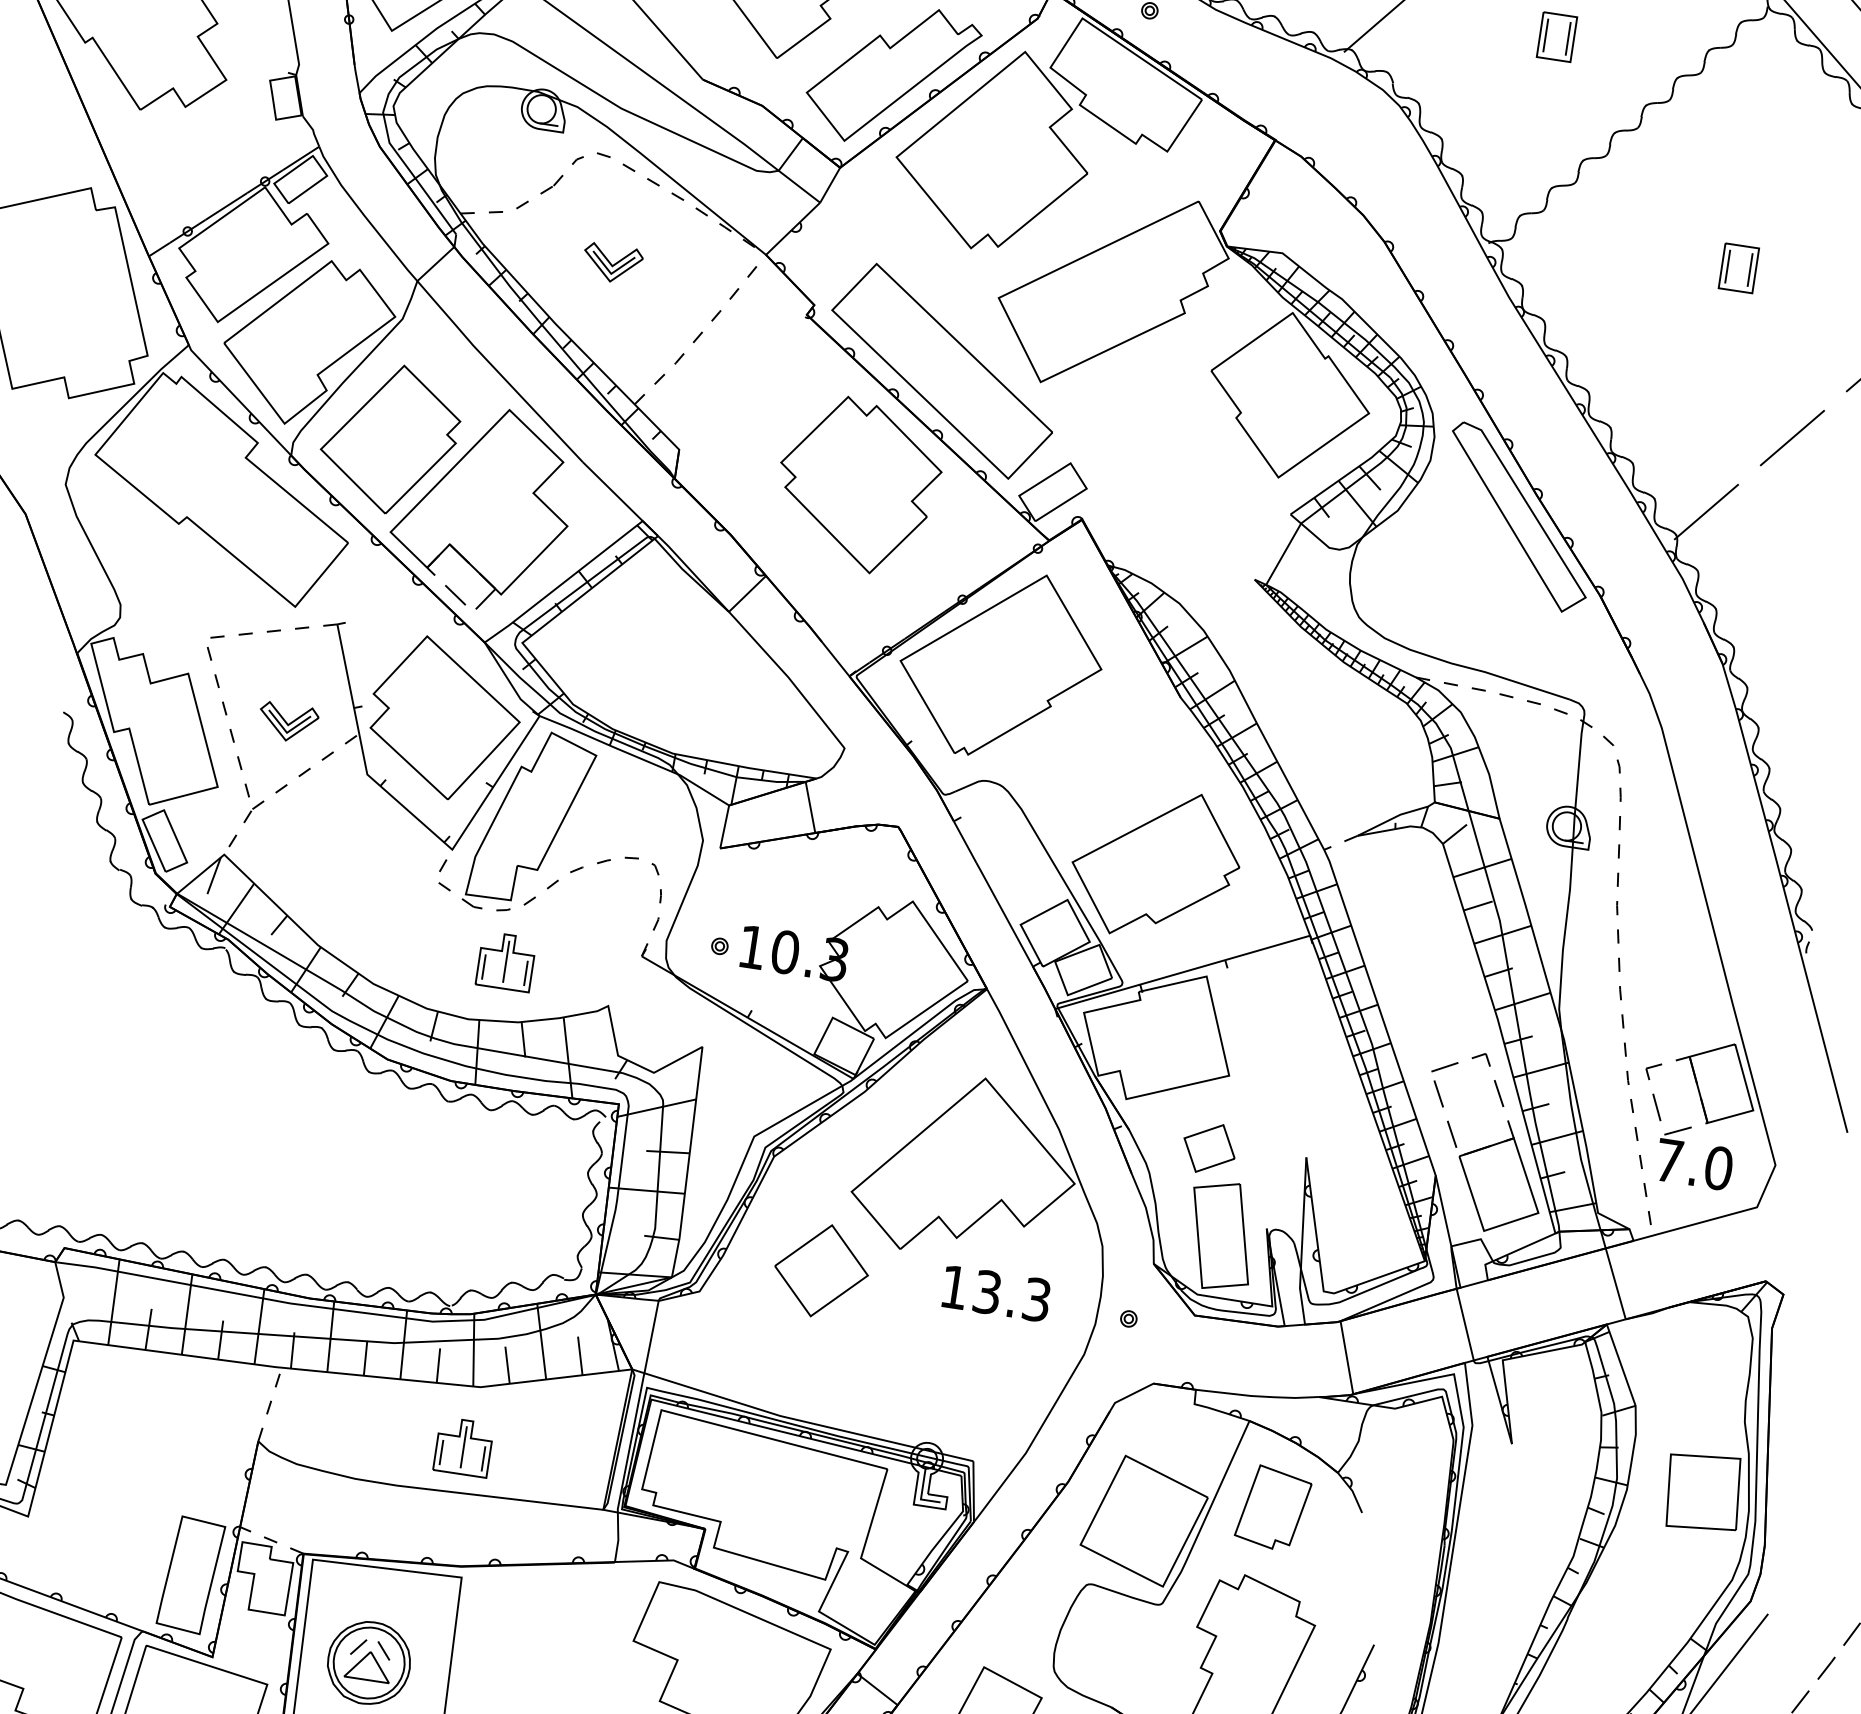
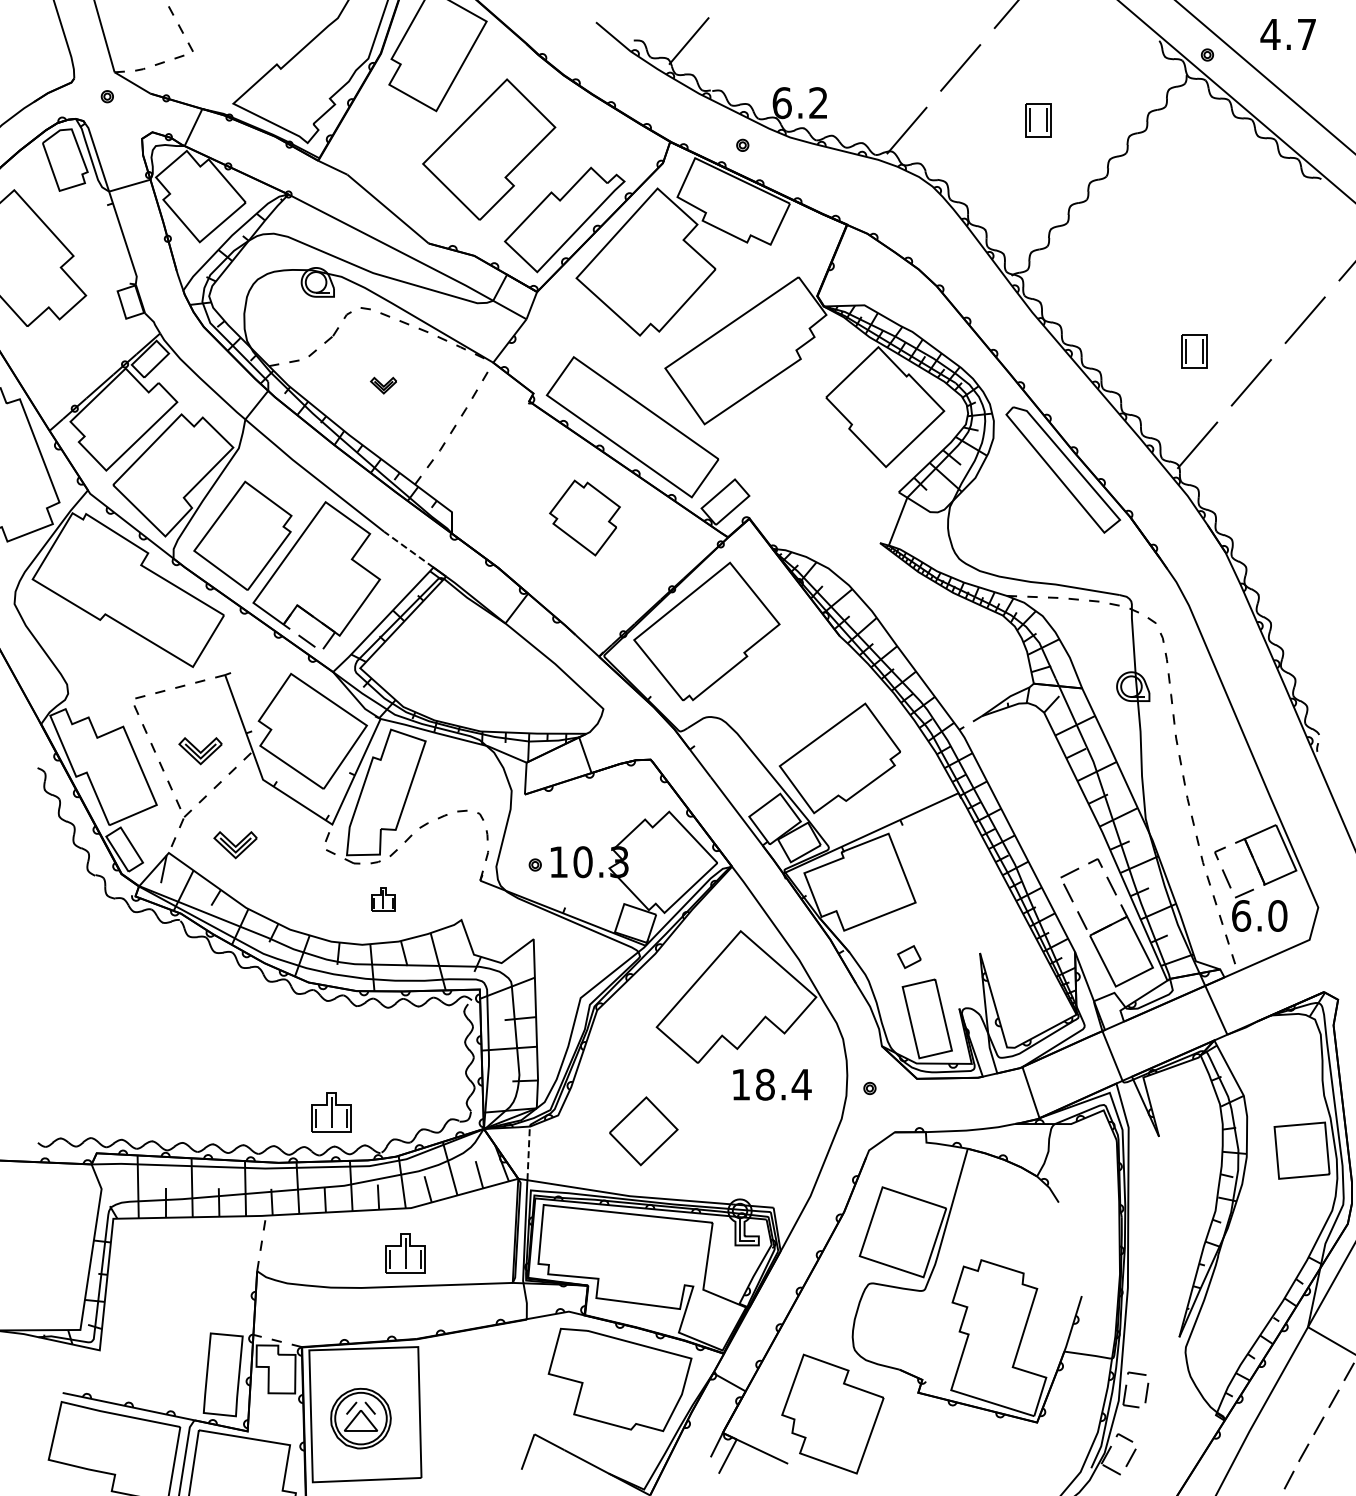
part: (612, 263) -> (383, 385), size x0.6
part: (1739, 268) -> (1194, 351), moved
part: (858, 484) -> (584, 517), size x0.6
line: (612, 491) -> (408, 549), solid -> dashed
part: (316, 858) -> (235, 845), added
part: (506, 962) -> (383, 899), size x0.6
part: (1209, 1147) -> (909, 956), size x0.6
text: (1669, 1160) -> (1241, 915), 7.0 -> 6.0
part: (391, 1240) -> (331, 1112), added
part: (821, 1271) -> (643, 1131), moved
text: (1012, 1295) -> (783, 1084), 13.3 -> 18.4
line: (651, 1337) -> (528, 1153), solid -> dashed
part: (1273, 1507) -> (994, 1208), removed

